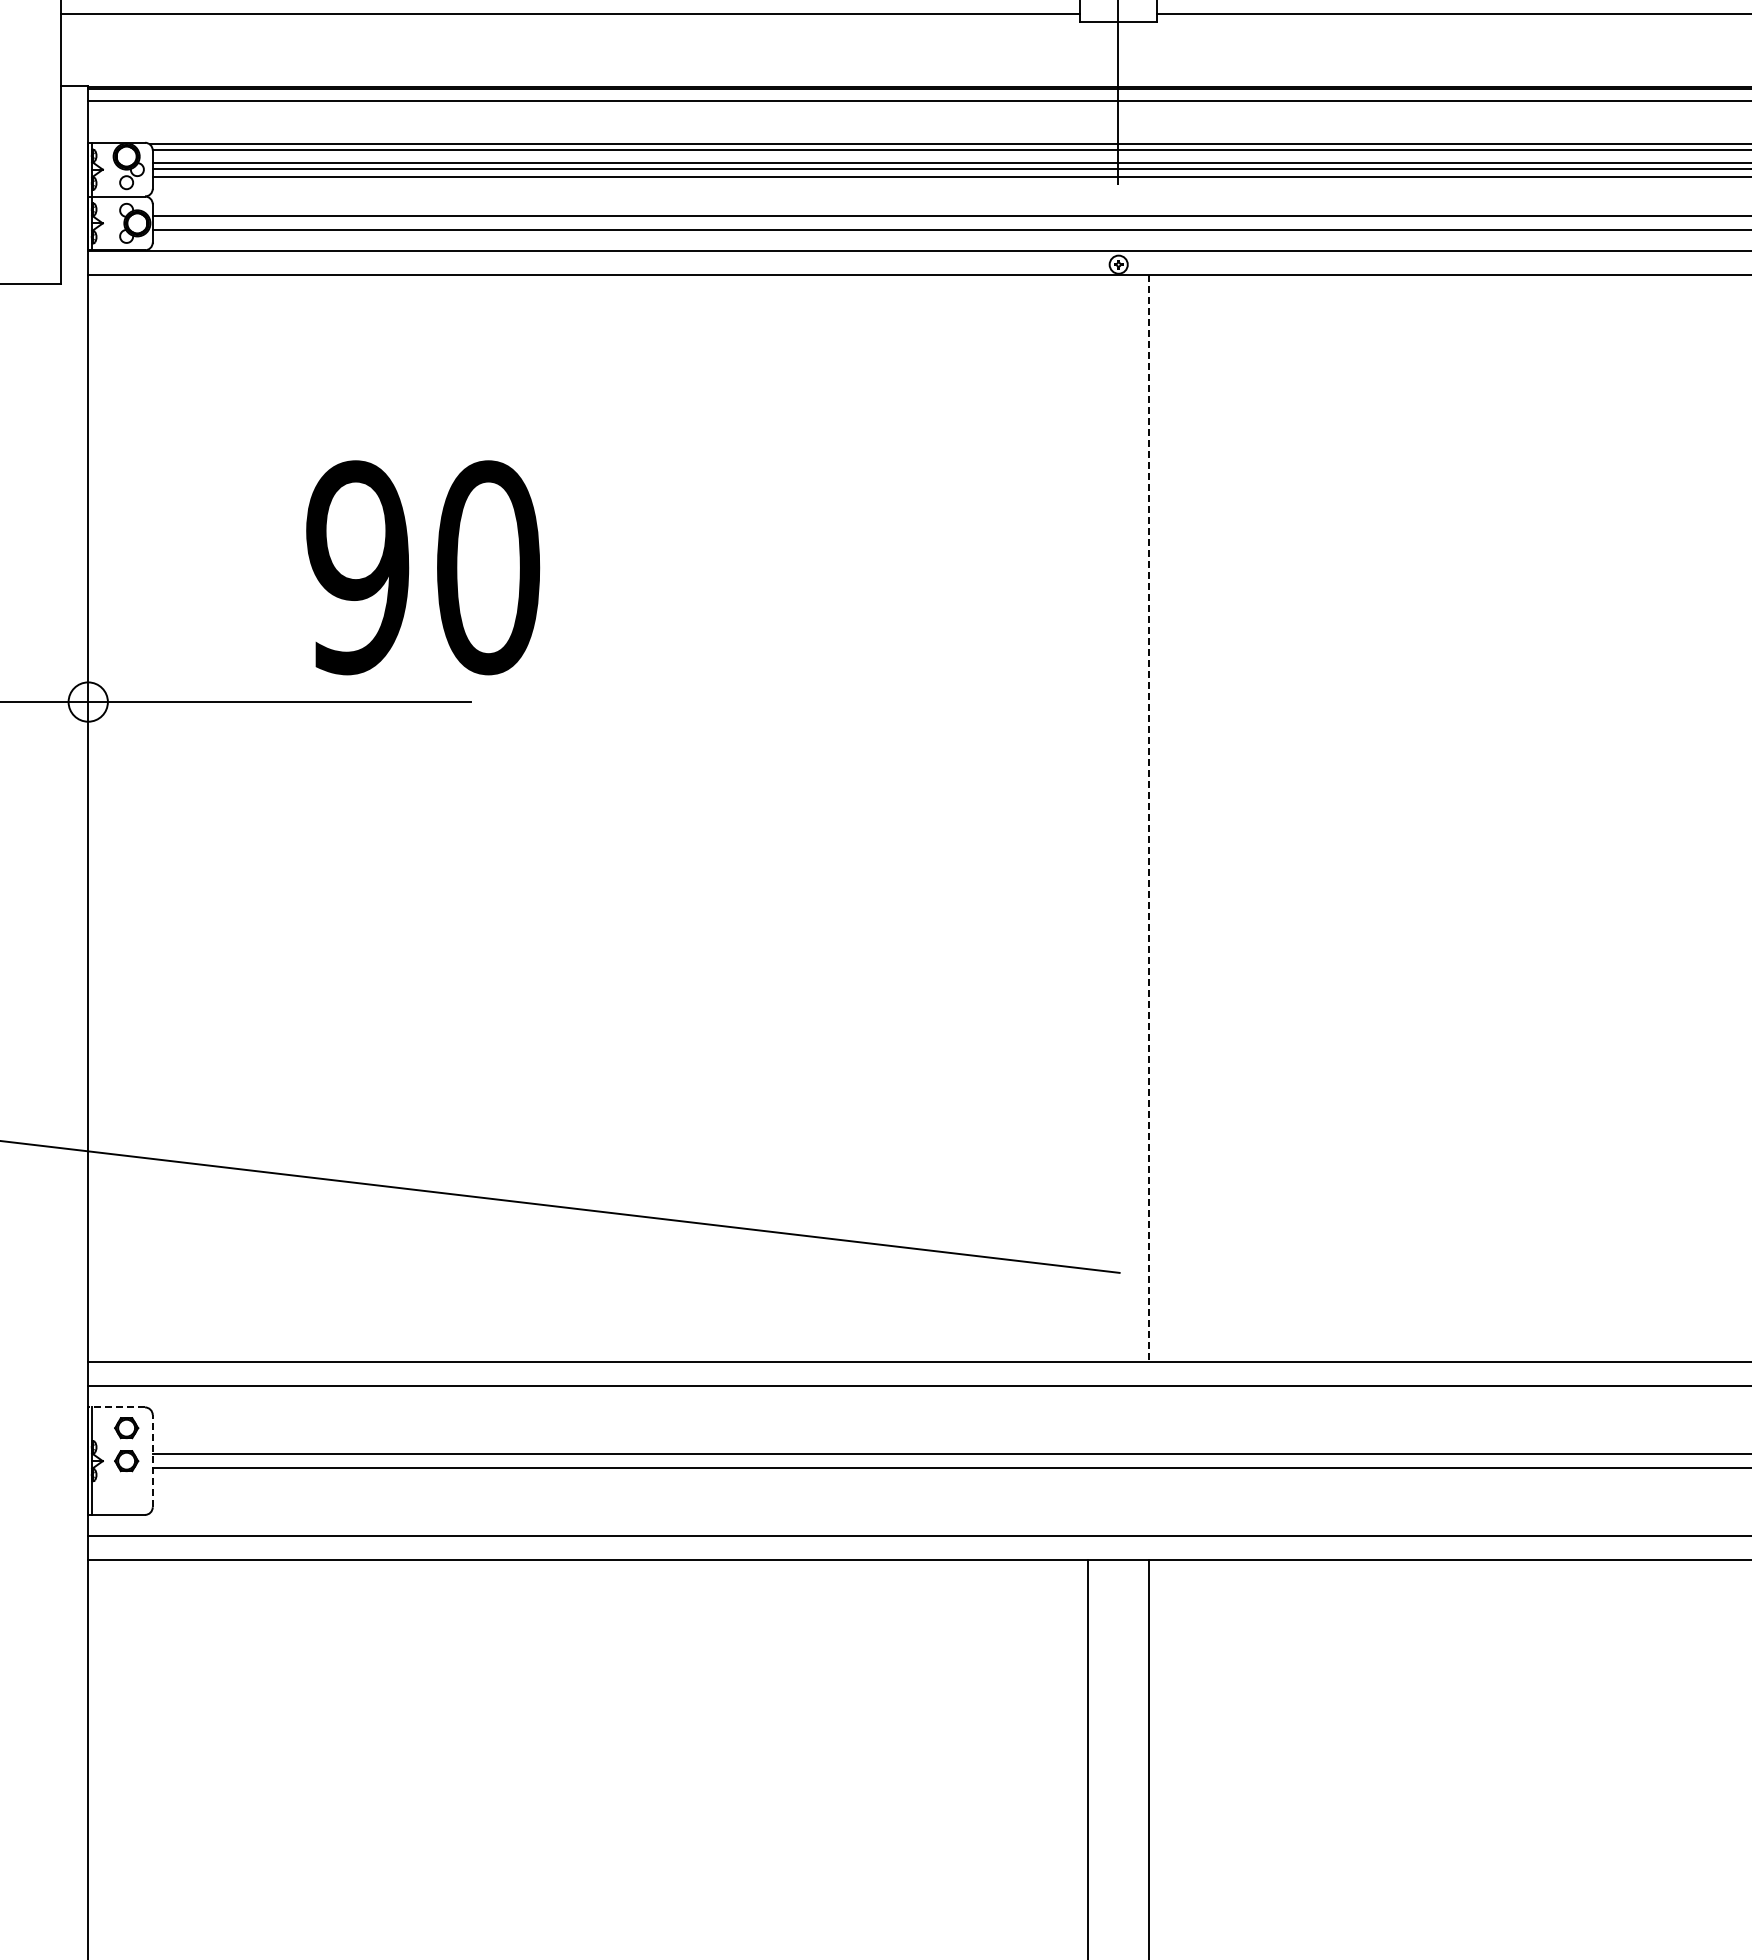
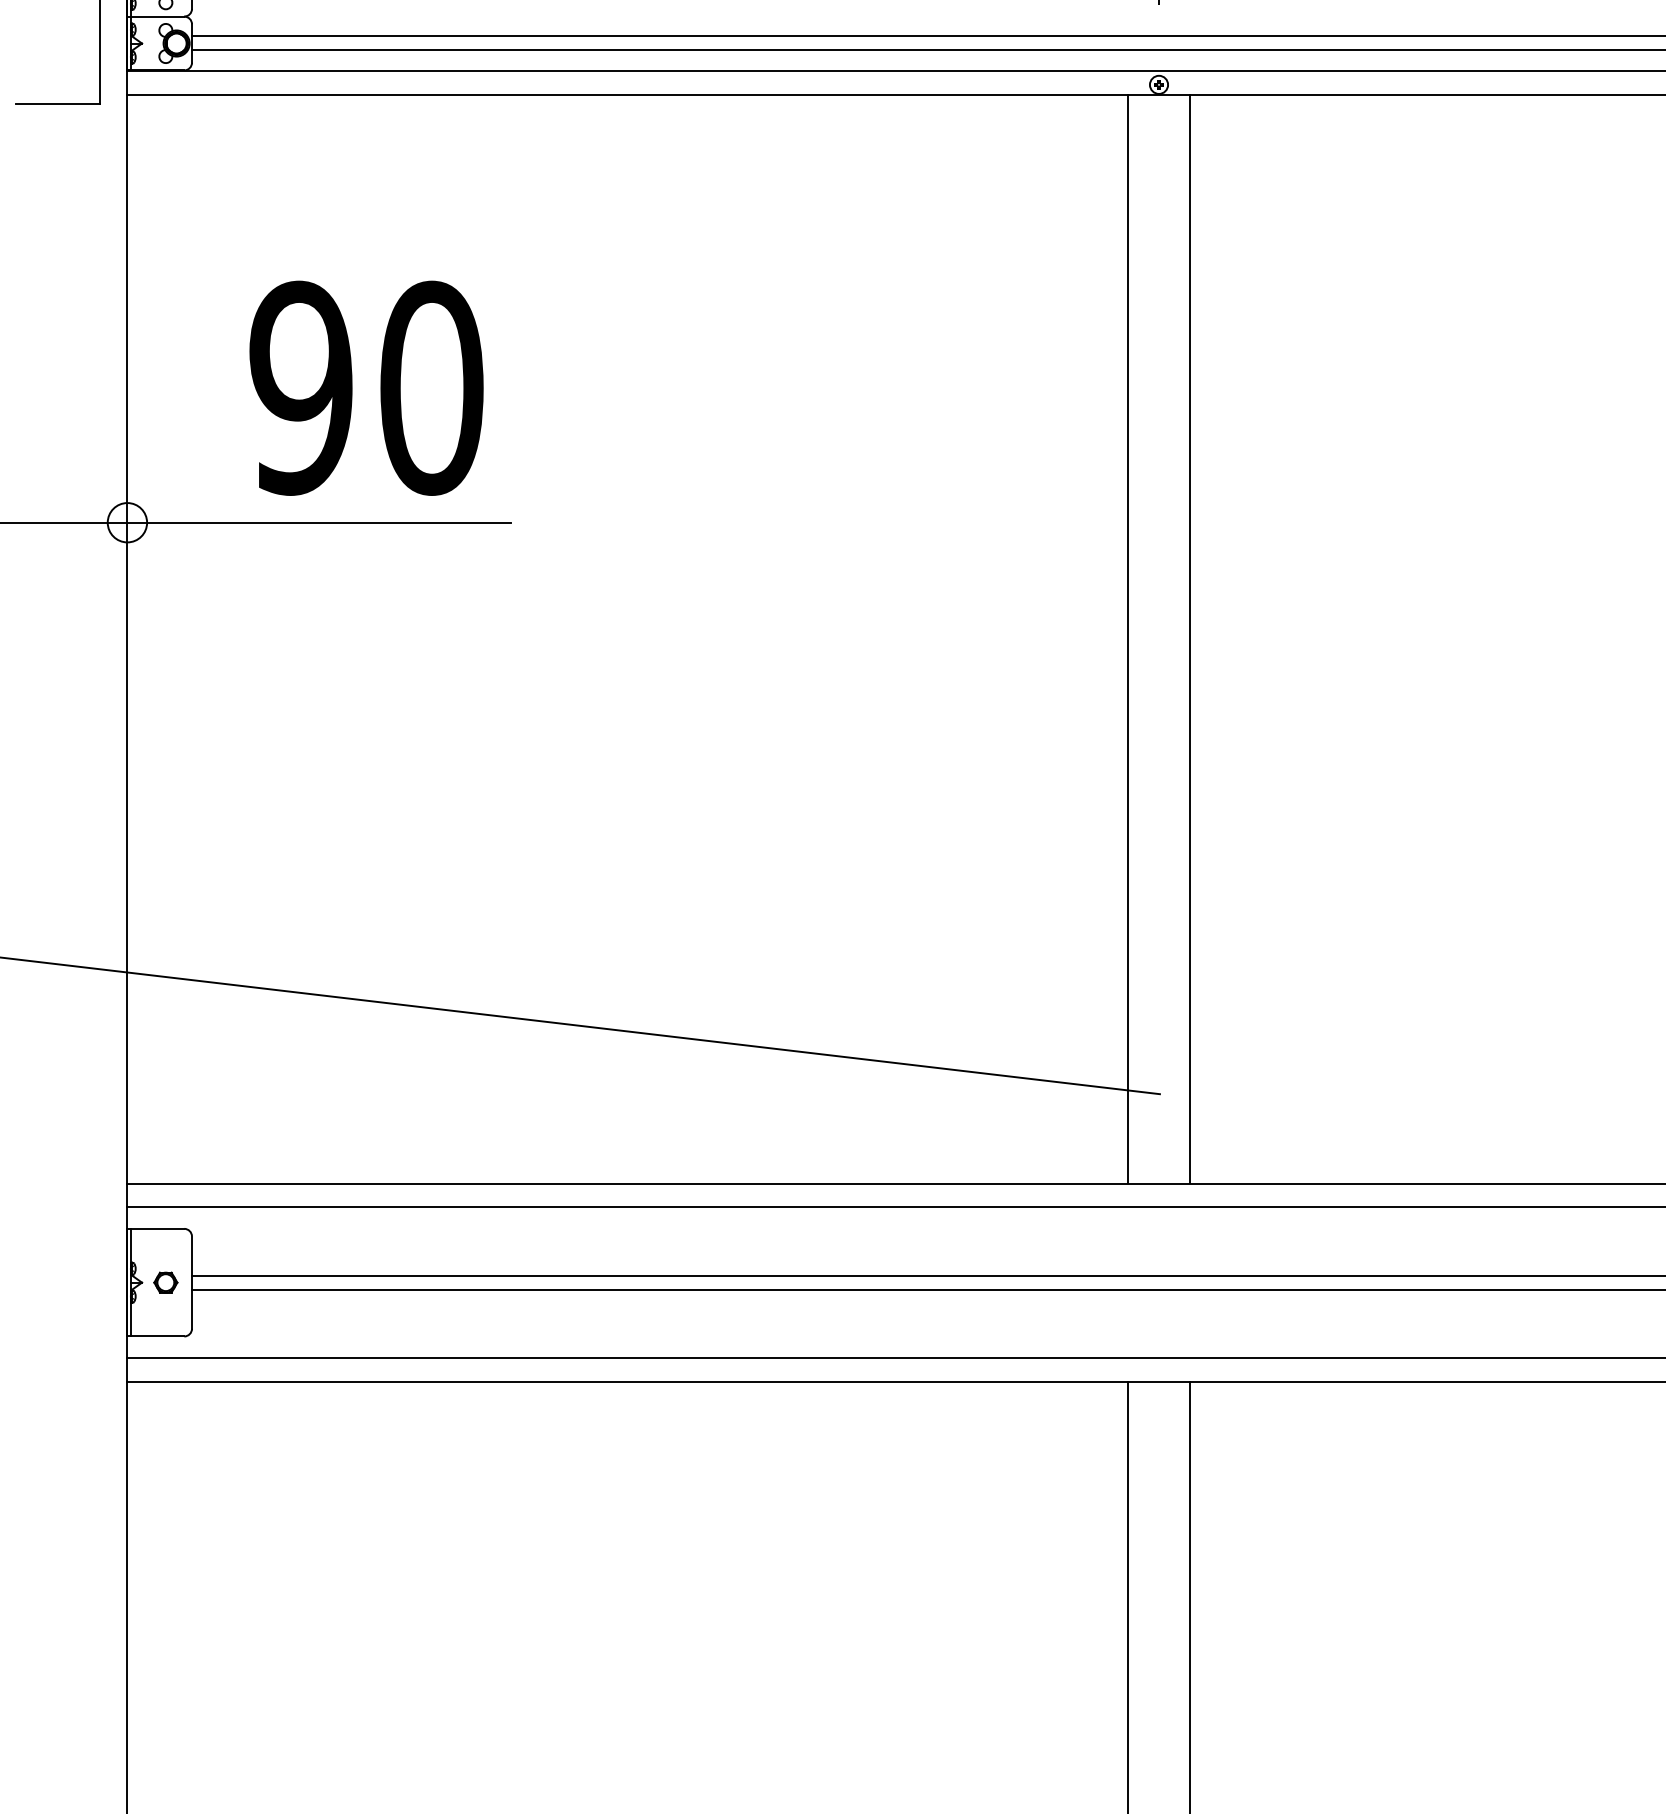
text: (423, 567) -> (366, 388), moved
line: (1088, 817) -> (1128, 638), added
line: (1149, 818) -> (1189, 639), dashed -> solid
line: (116, 1407) -> (155, 1228), dashed -> solid
part: (126, 1428) -> (165, 1249), removed
line: (152, 1460) -> (191, 1281), dashed -> solid

